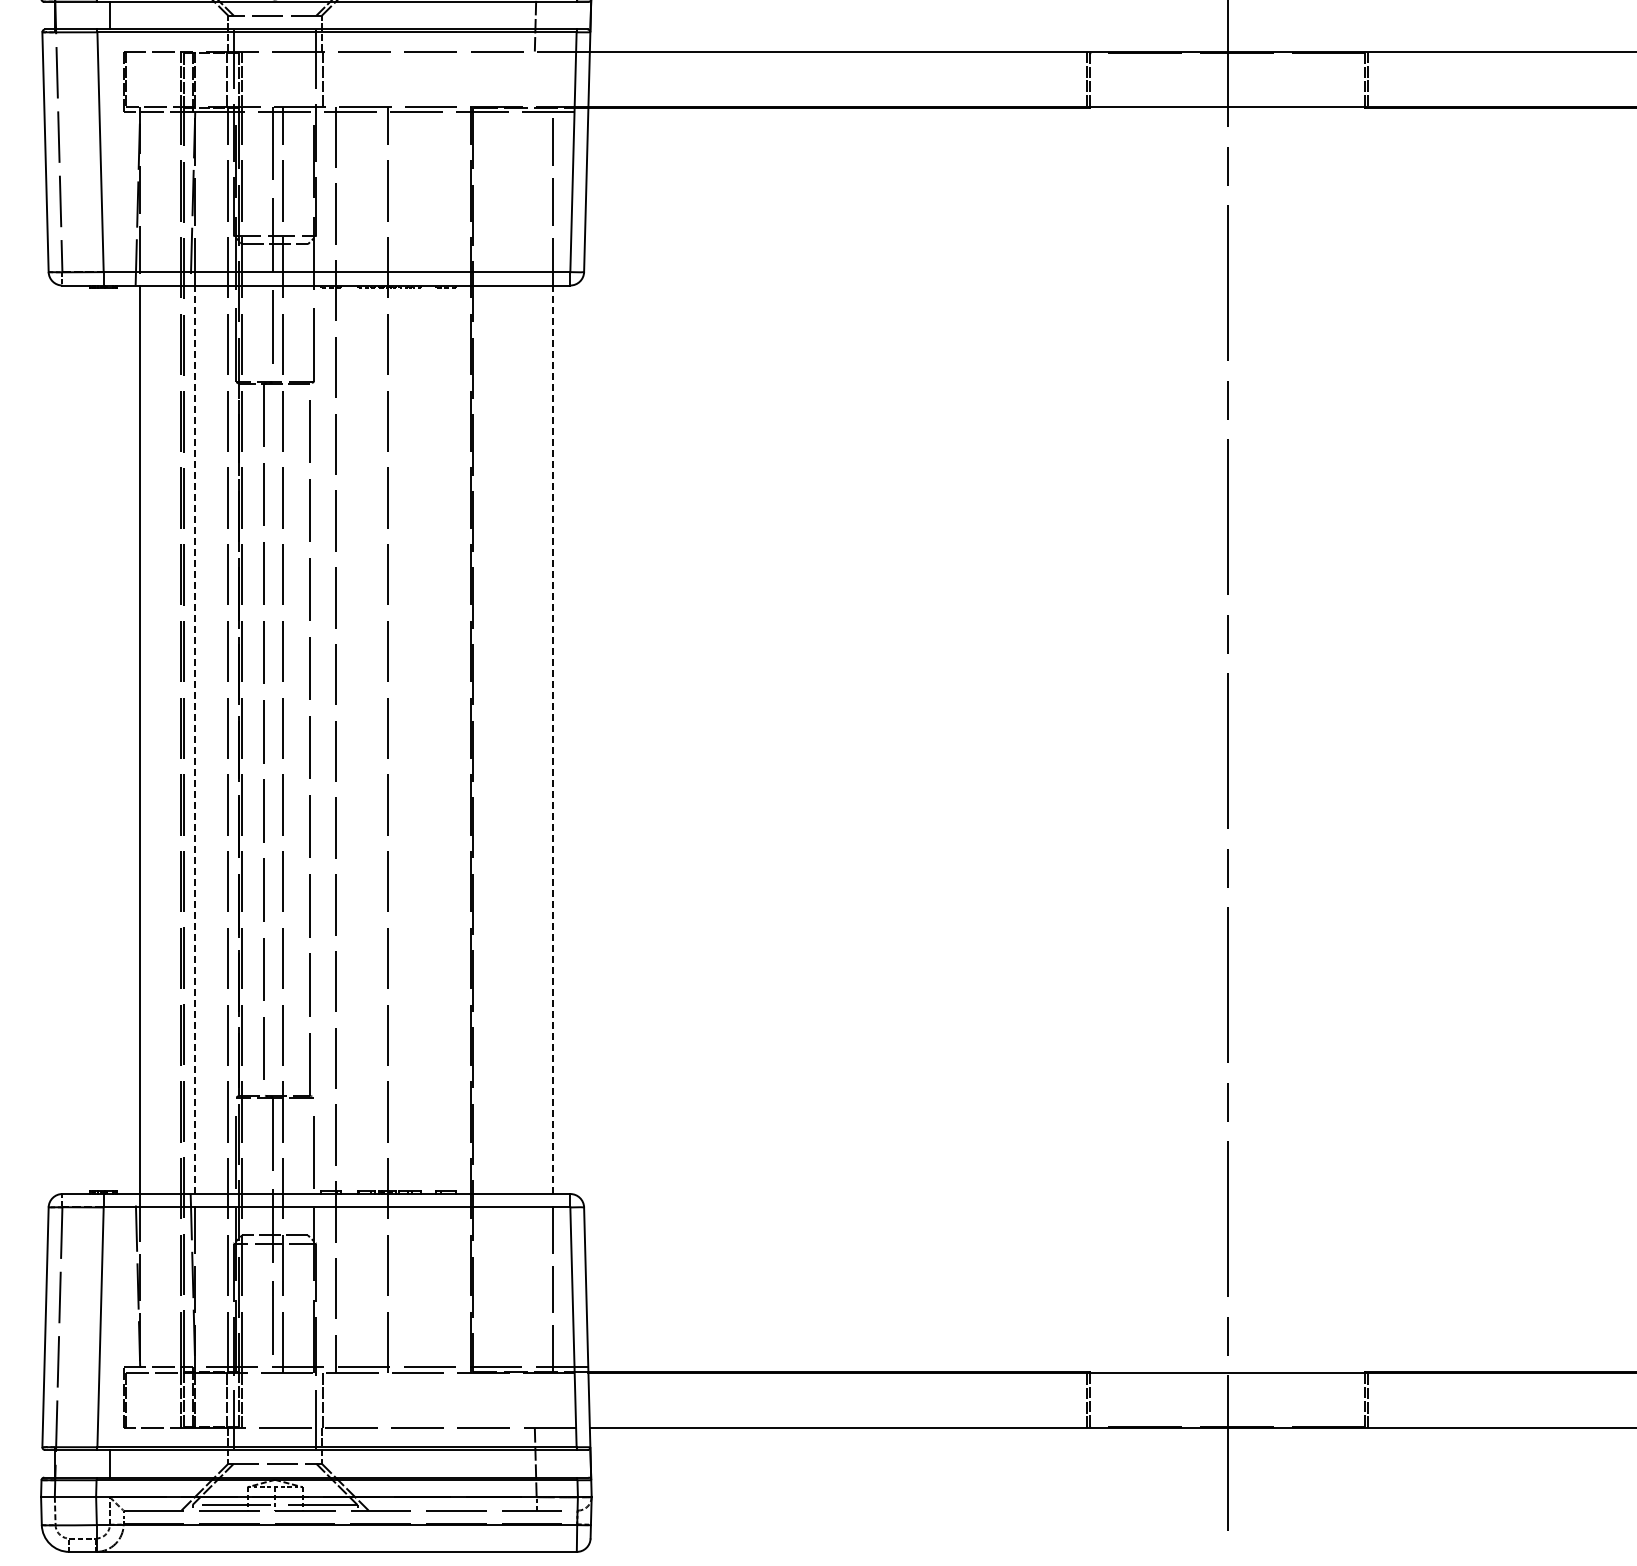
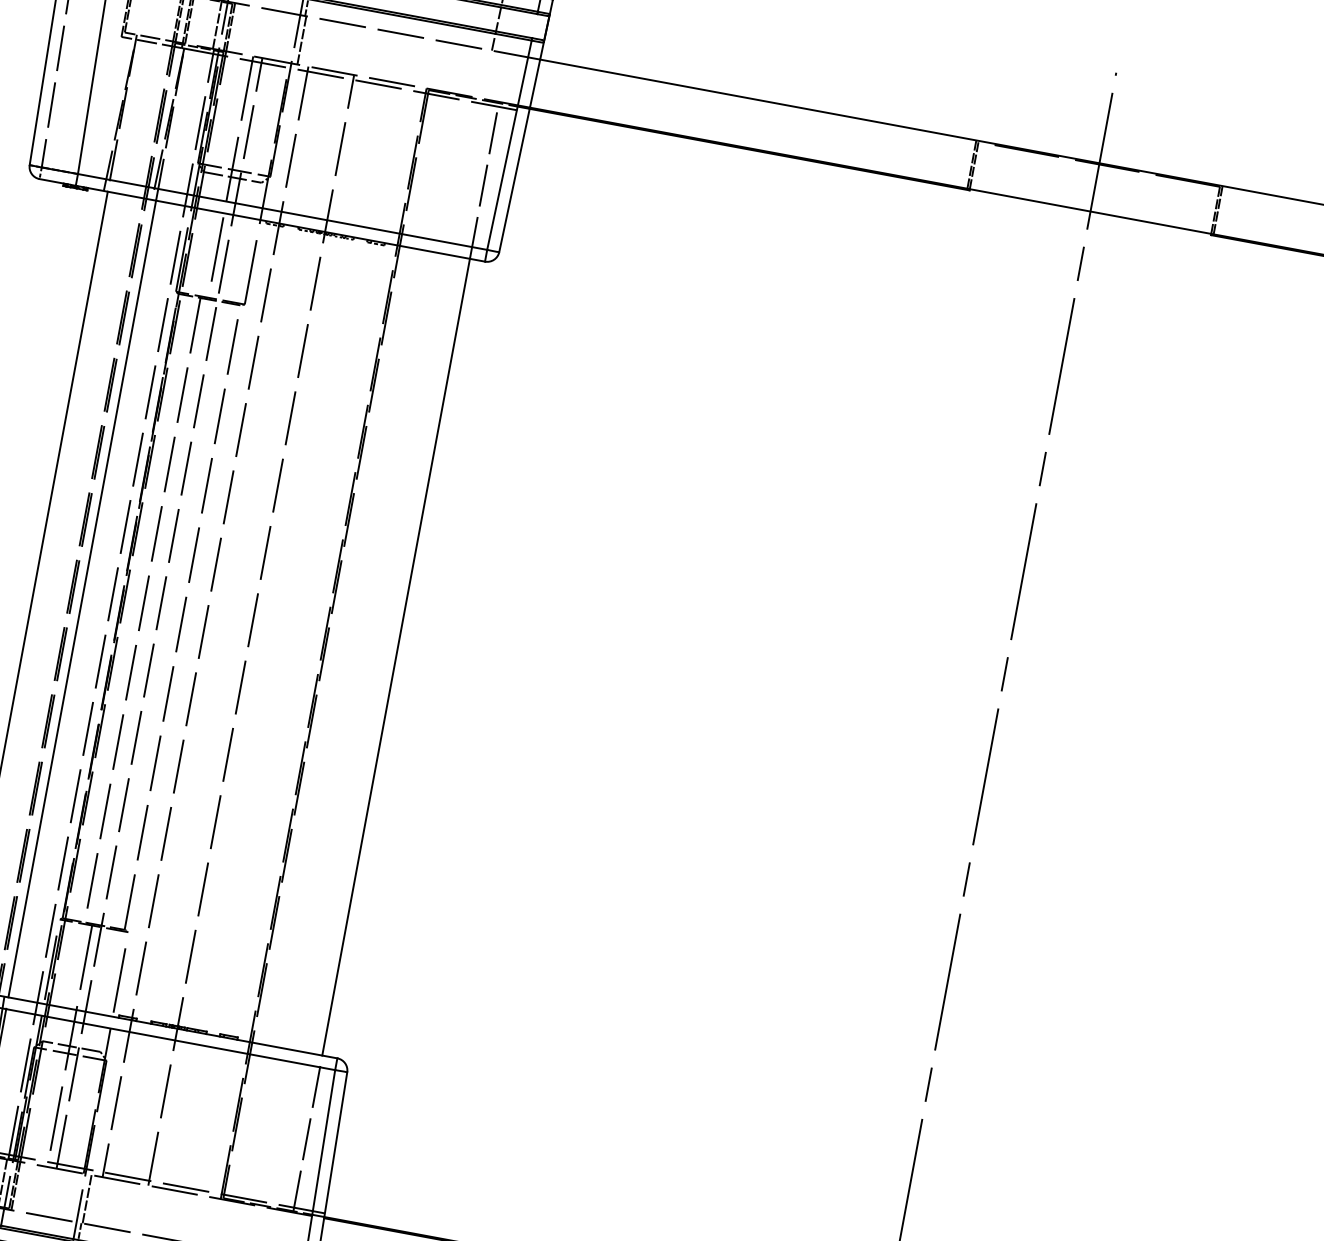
line: (195, 739) -> (82, 598), dashed -> solid
line: (553, 739) -> (396, 657), dashed -> solid

